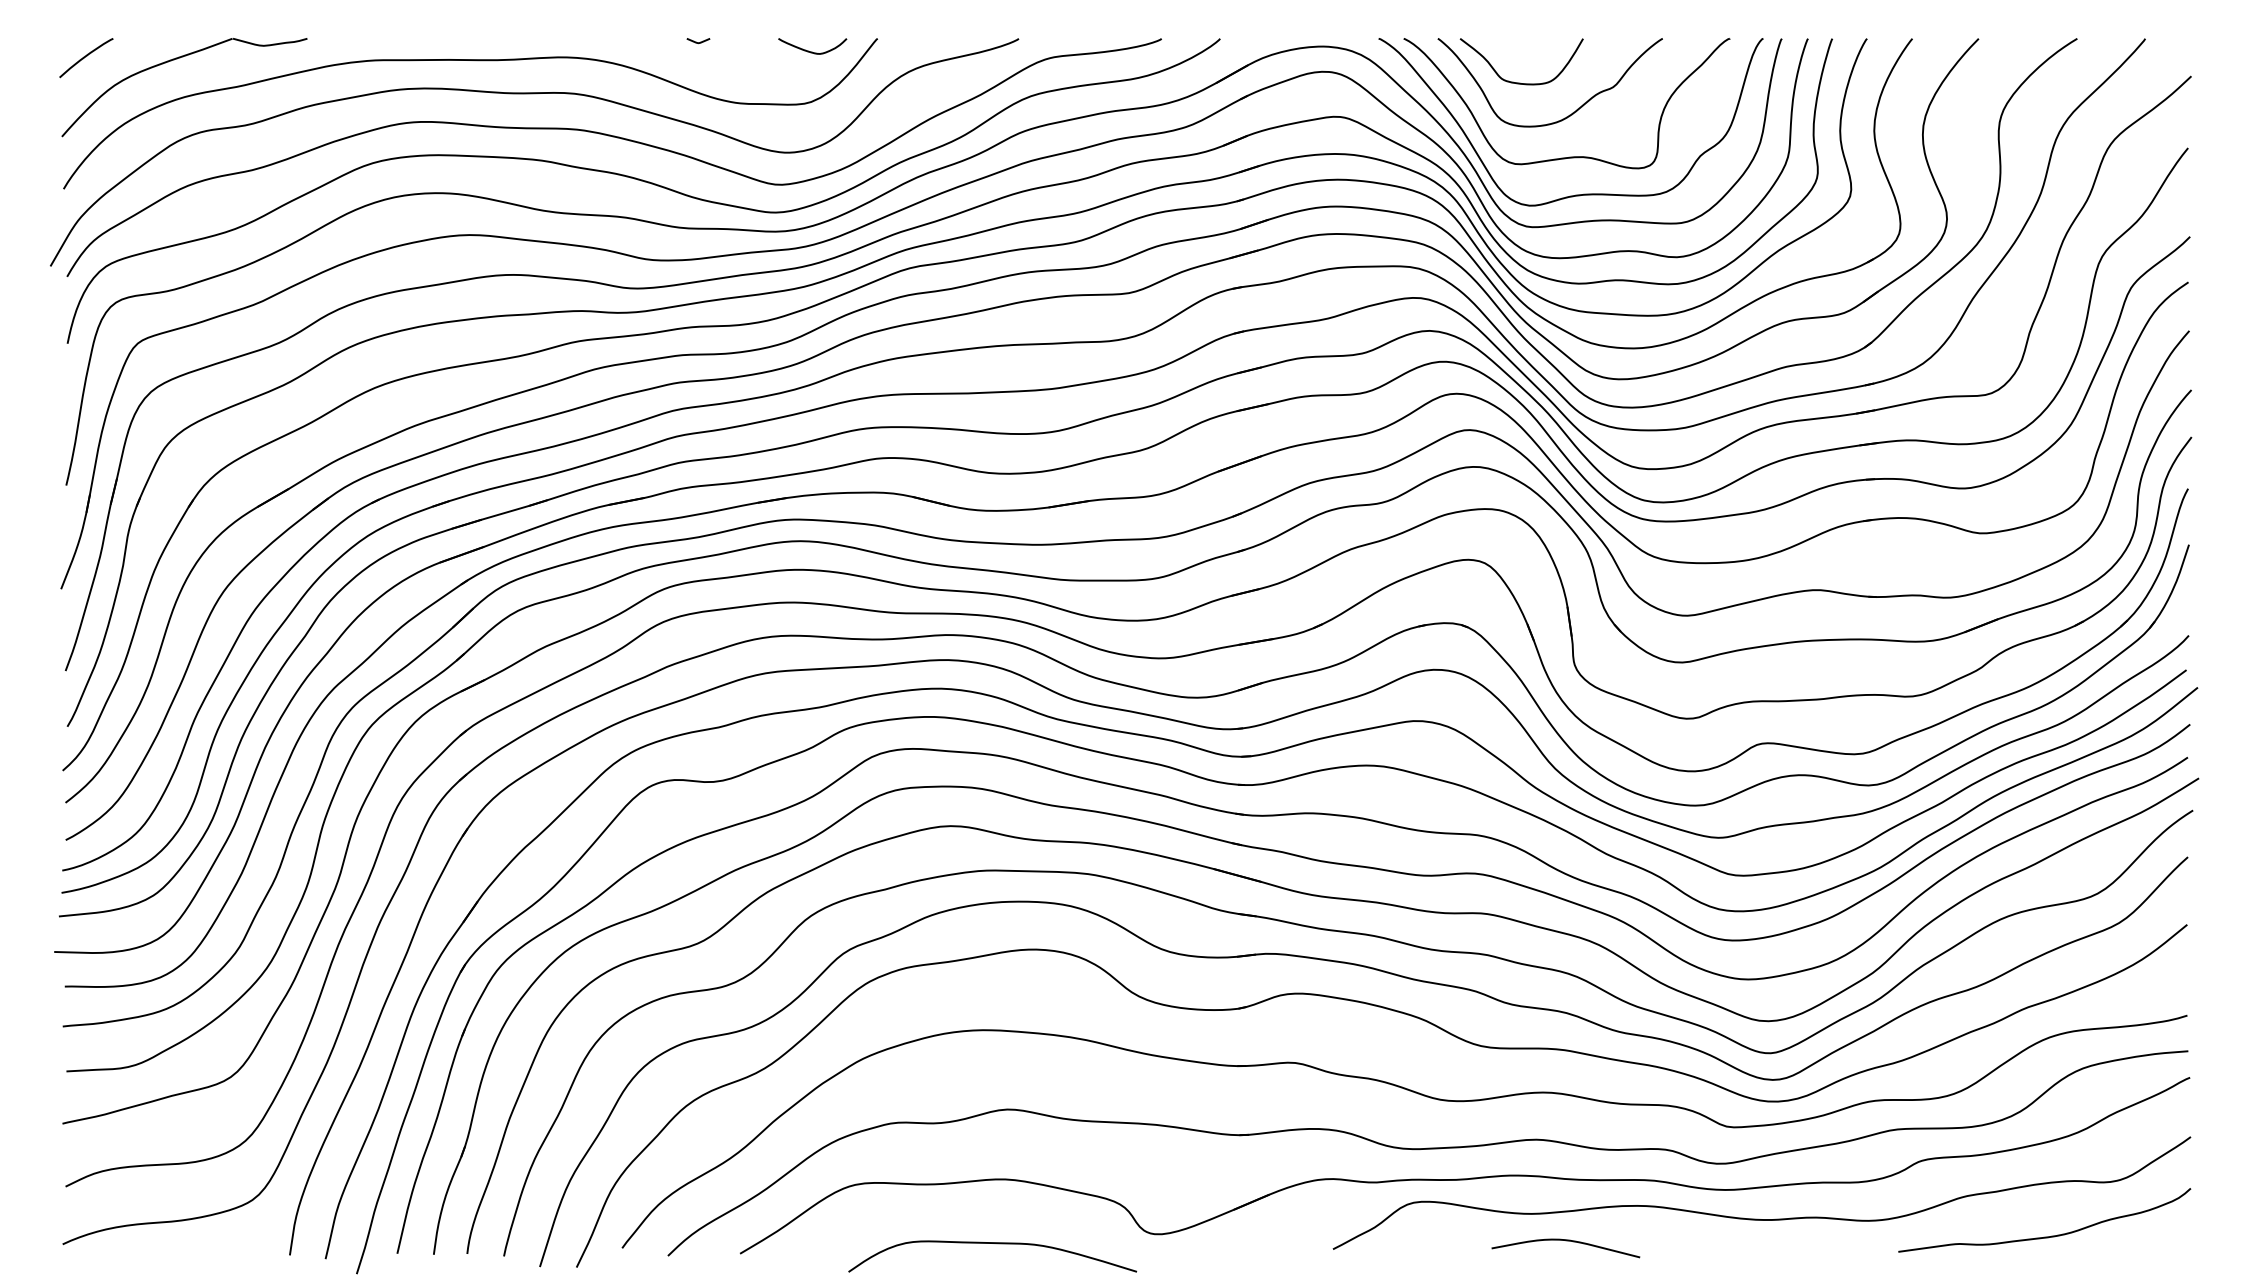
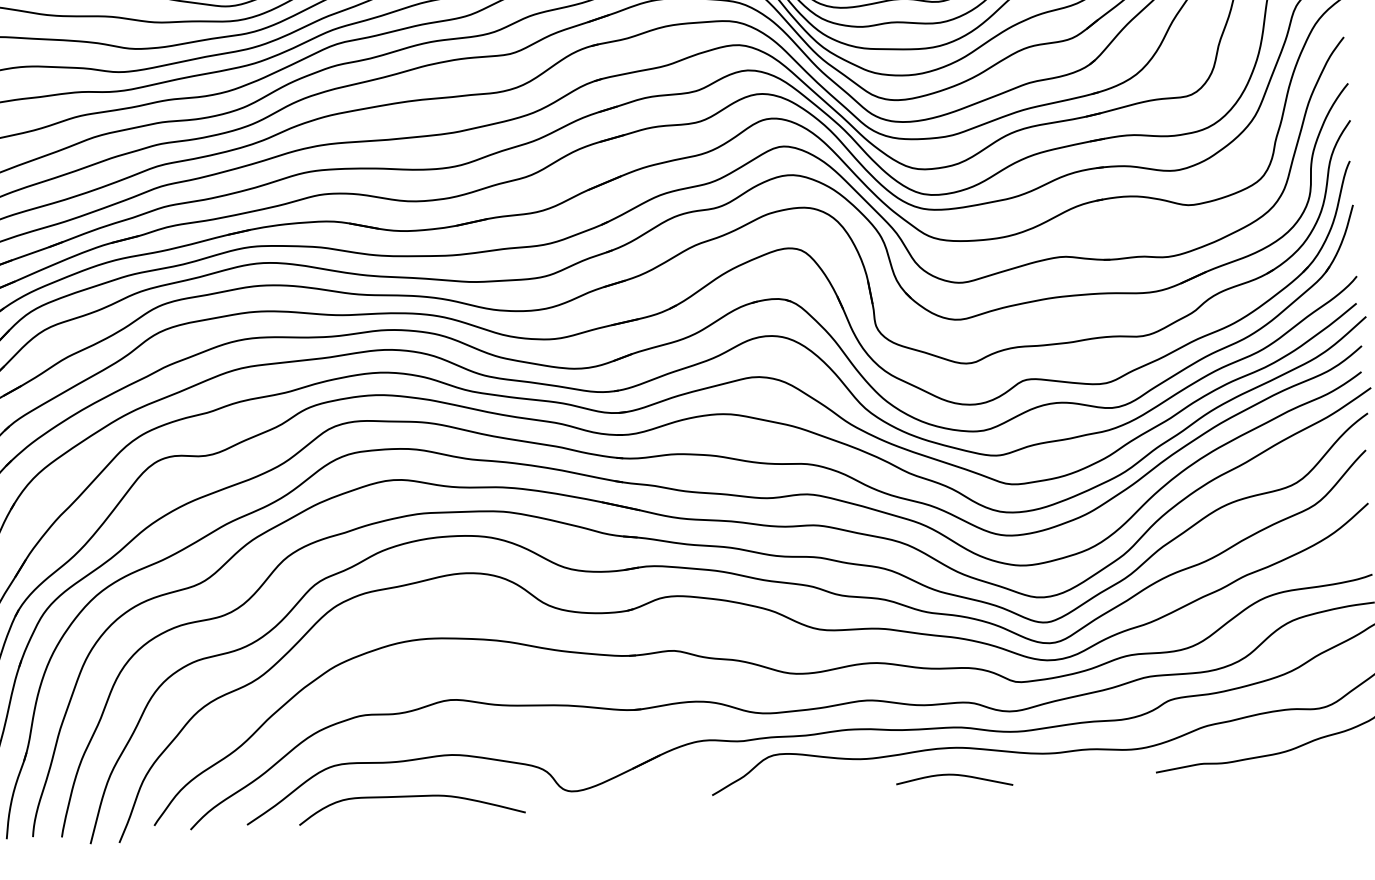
curve: (1565, 1241) -> (953, 775), moved
curve: (996, 1244) -> (414, 797), moved

